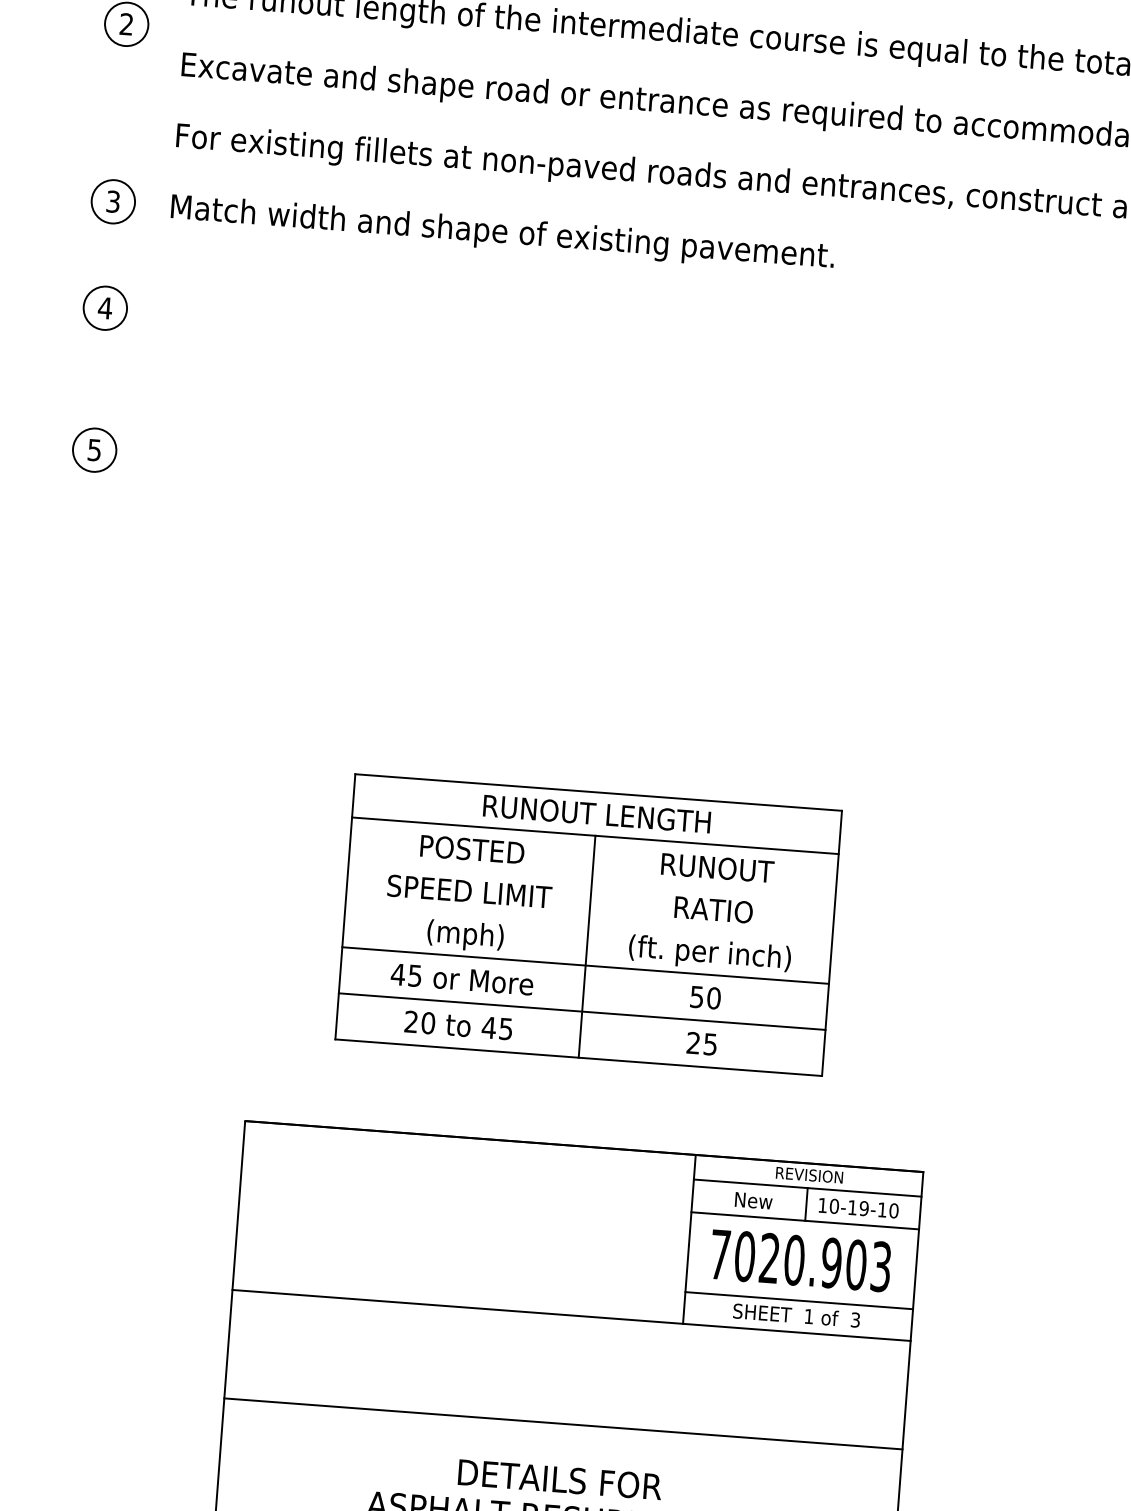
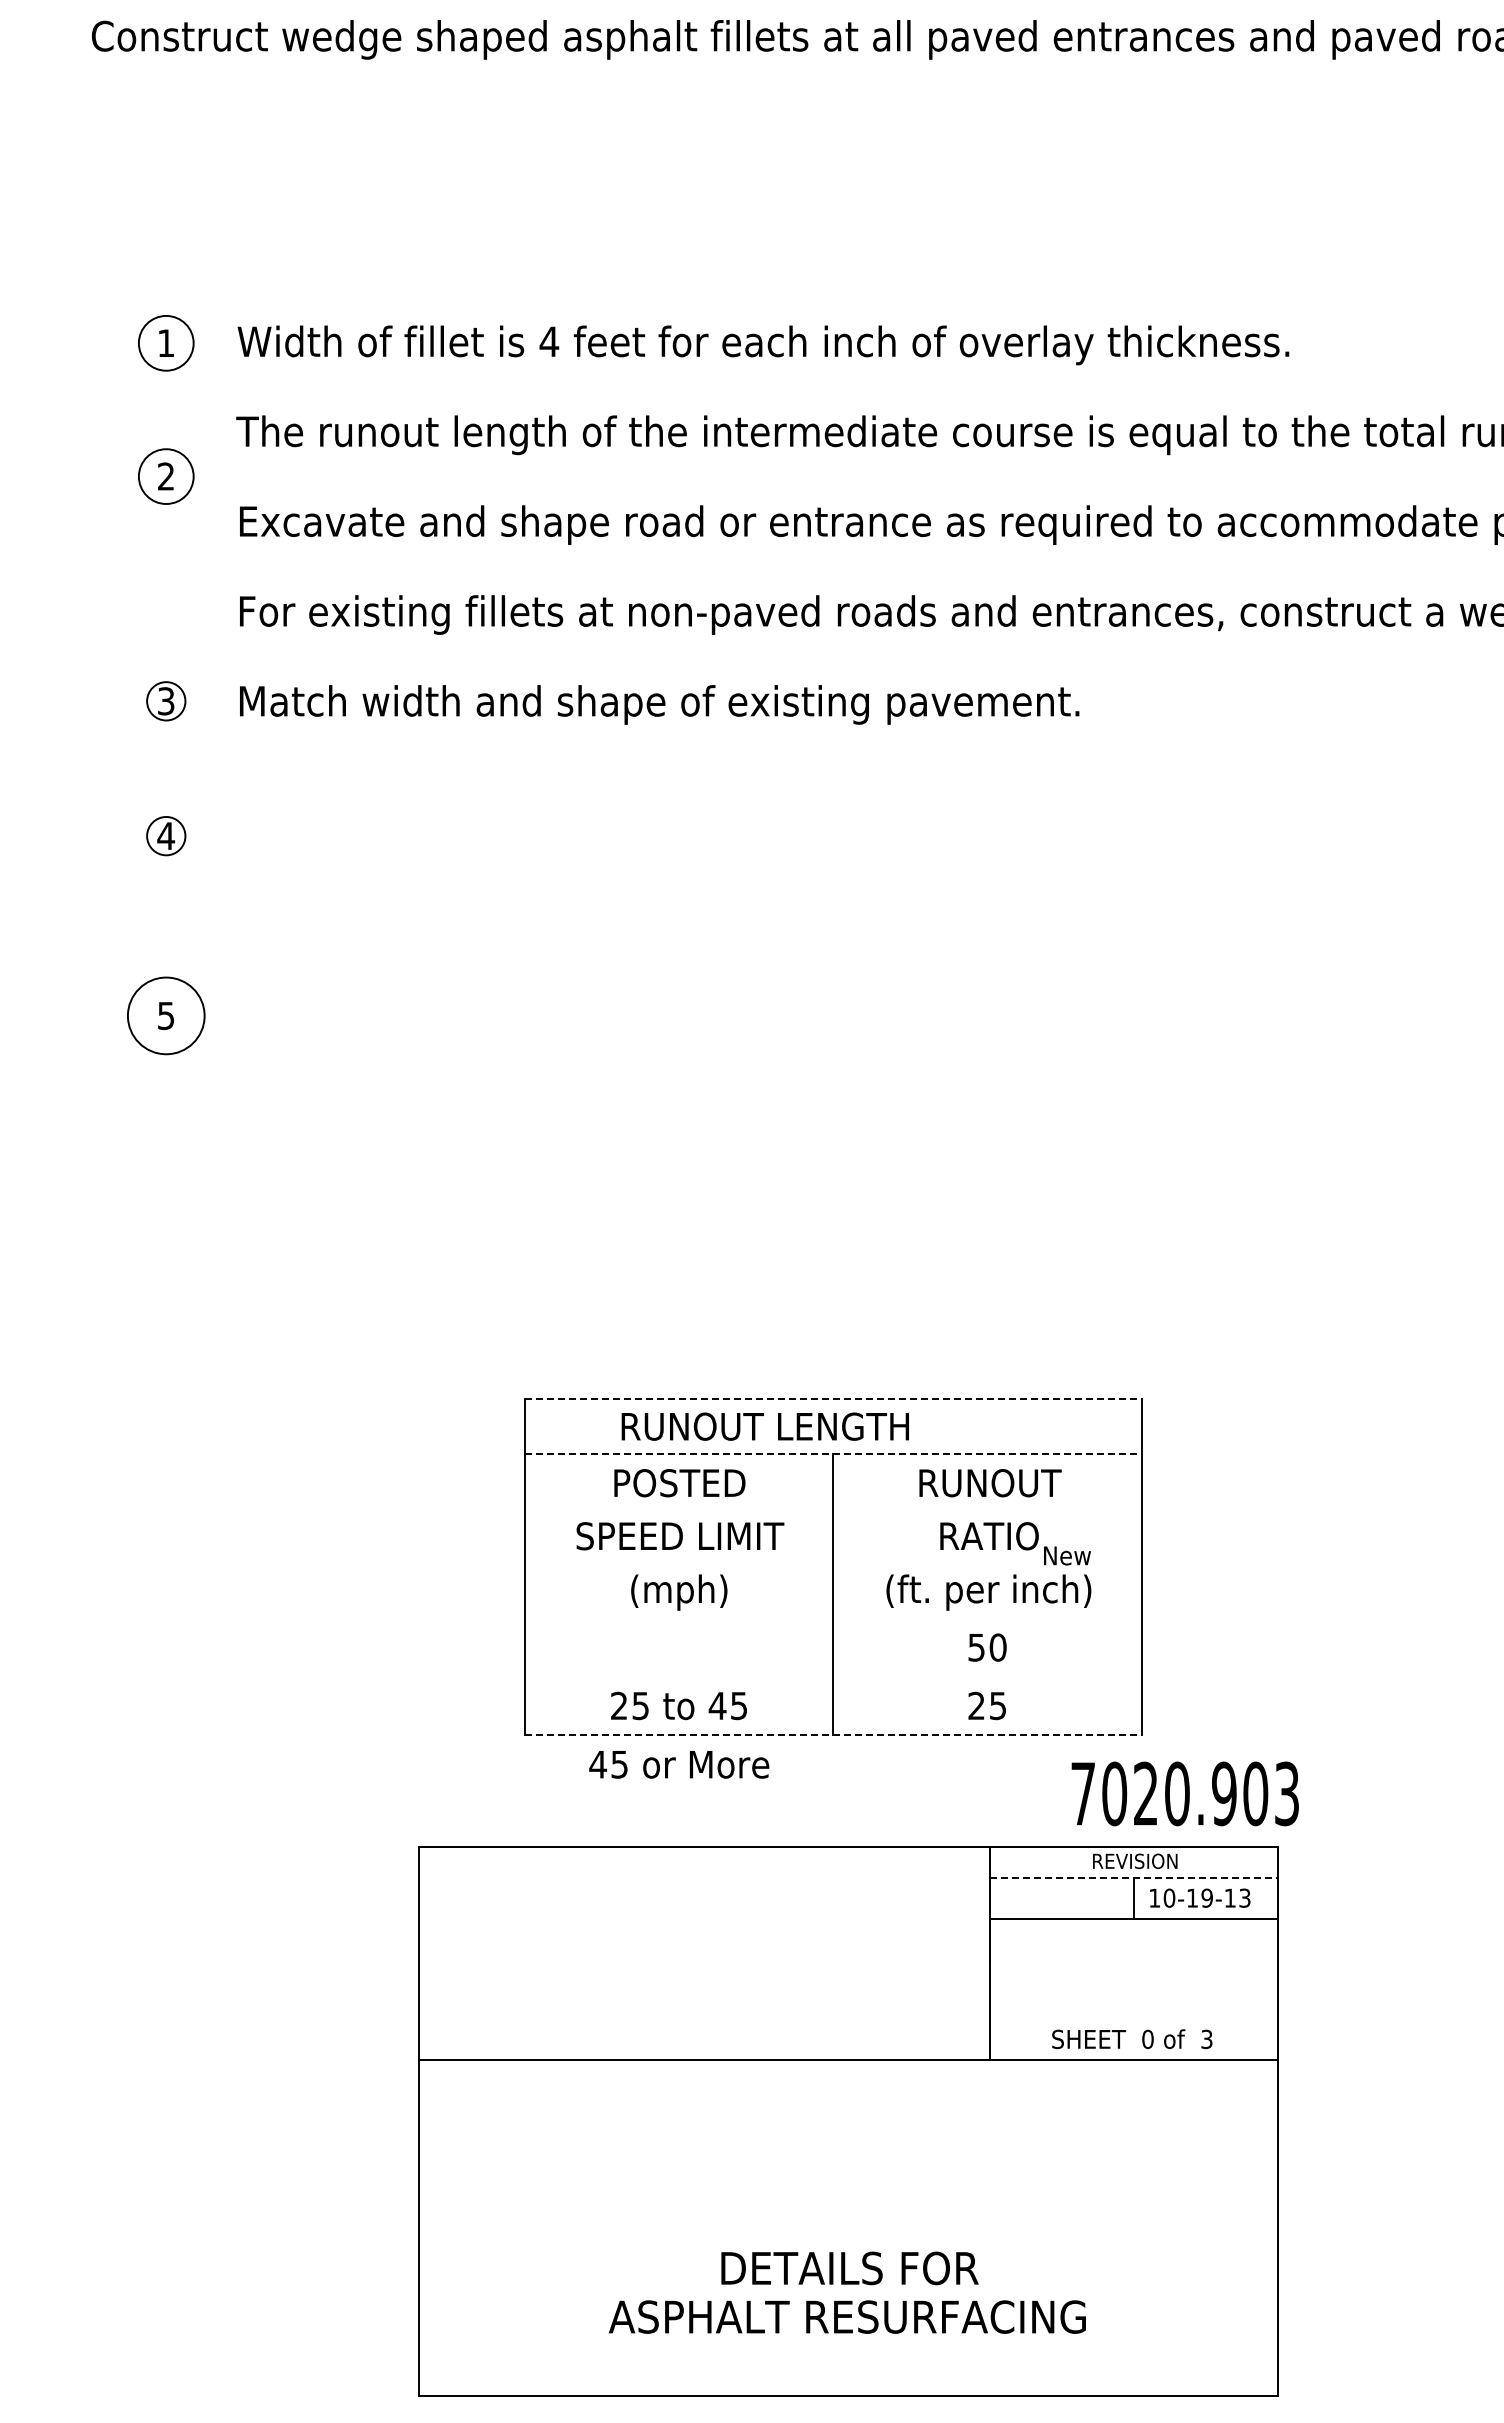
circle: (112, 201) -> (165, 700), size x0.7
circle: (104, 307) -> (165, 835), size x0.7
circle: (94, 449) -> (165, 1015), size x1.4
line: (598, 792) -> (833, 1399), solid -> dashed
text: (596, 813) -> (764, 1426), moved
line: (595, 836) -> (833, 1454), solid -> dashed
line: (585, 965) -> (833, 1618), removed
text: (462, 979) -> (679, 1764), moved
line: (582, 1011) -> (833, 1676), removed
text: (428, 1022) -> (640, 1705), 20 -> 25
line: (578, 1057) -> (833, 1735), solid -> dashed
line: (808, 1187) -> (1134, 1877), solid -> dashed
text: (753, 1200) -> (1067, 1555), moved
text: (893, 1210) -> (1244, 1897), 10-19-10 -> 10-19-13
text: (800, 1260) -> (1184, 1793), moved
line: (798, 1300) -> (1133, 2020), removed
text: (808, 1315) -> (1147, 2038), 1 -> 0
line: (563, 1423) -> (848, 2197), removed

